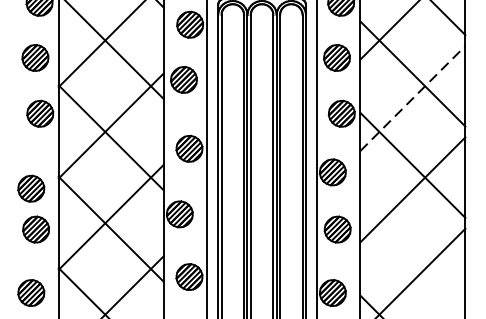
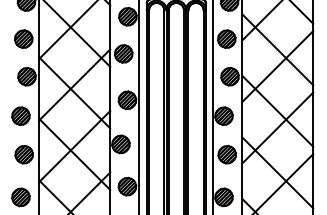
line: (413, 98) -> (278, 66), dashed -> solid
part: (30, 187) -> (20, 115), moved
line: (412, 256) -> (277, 172), added

